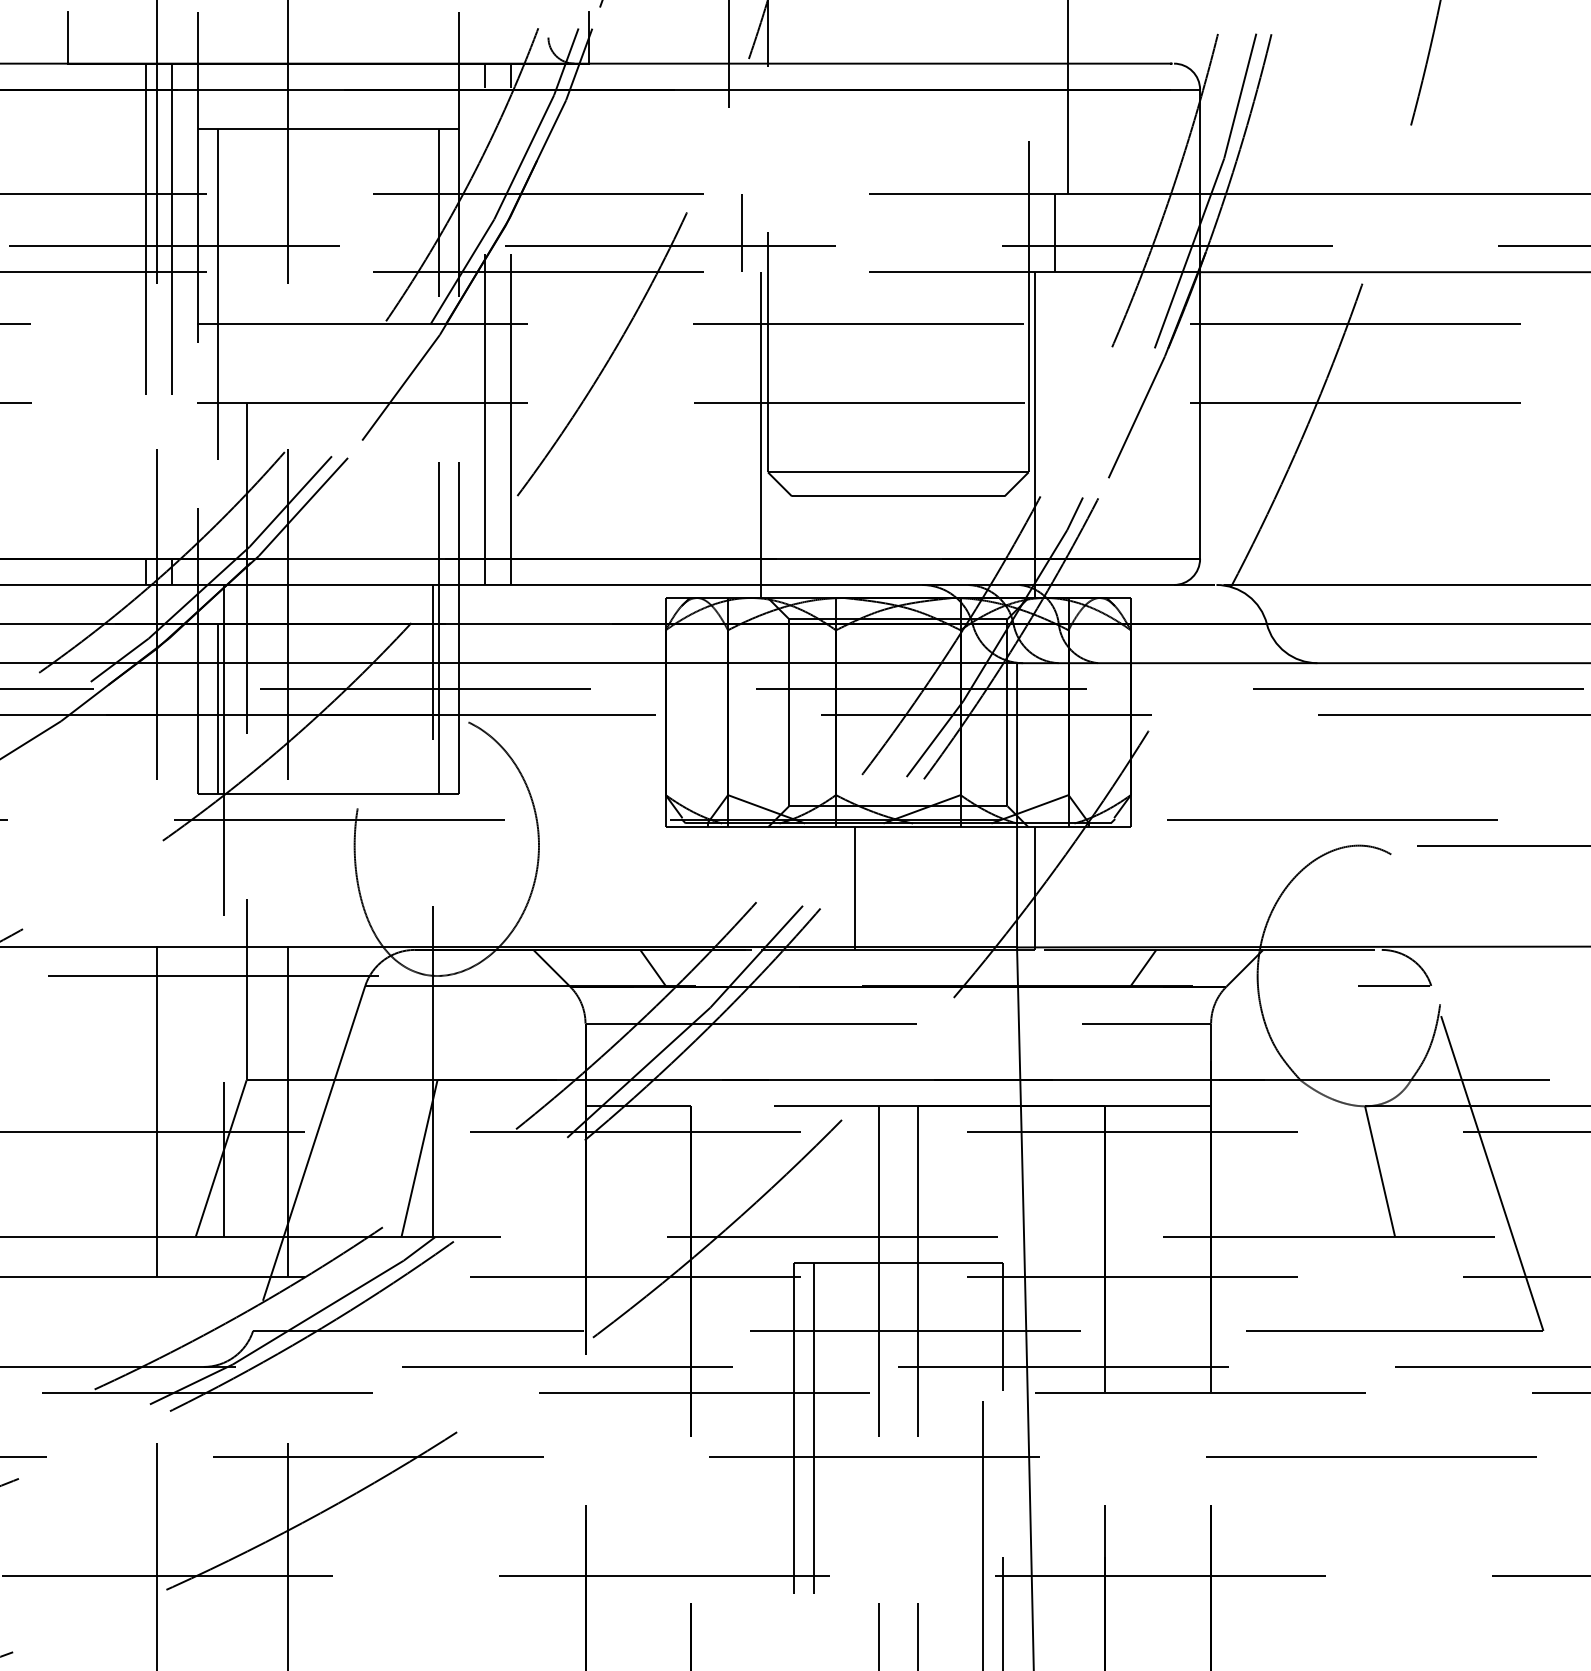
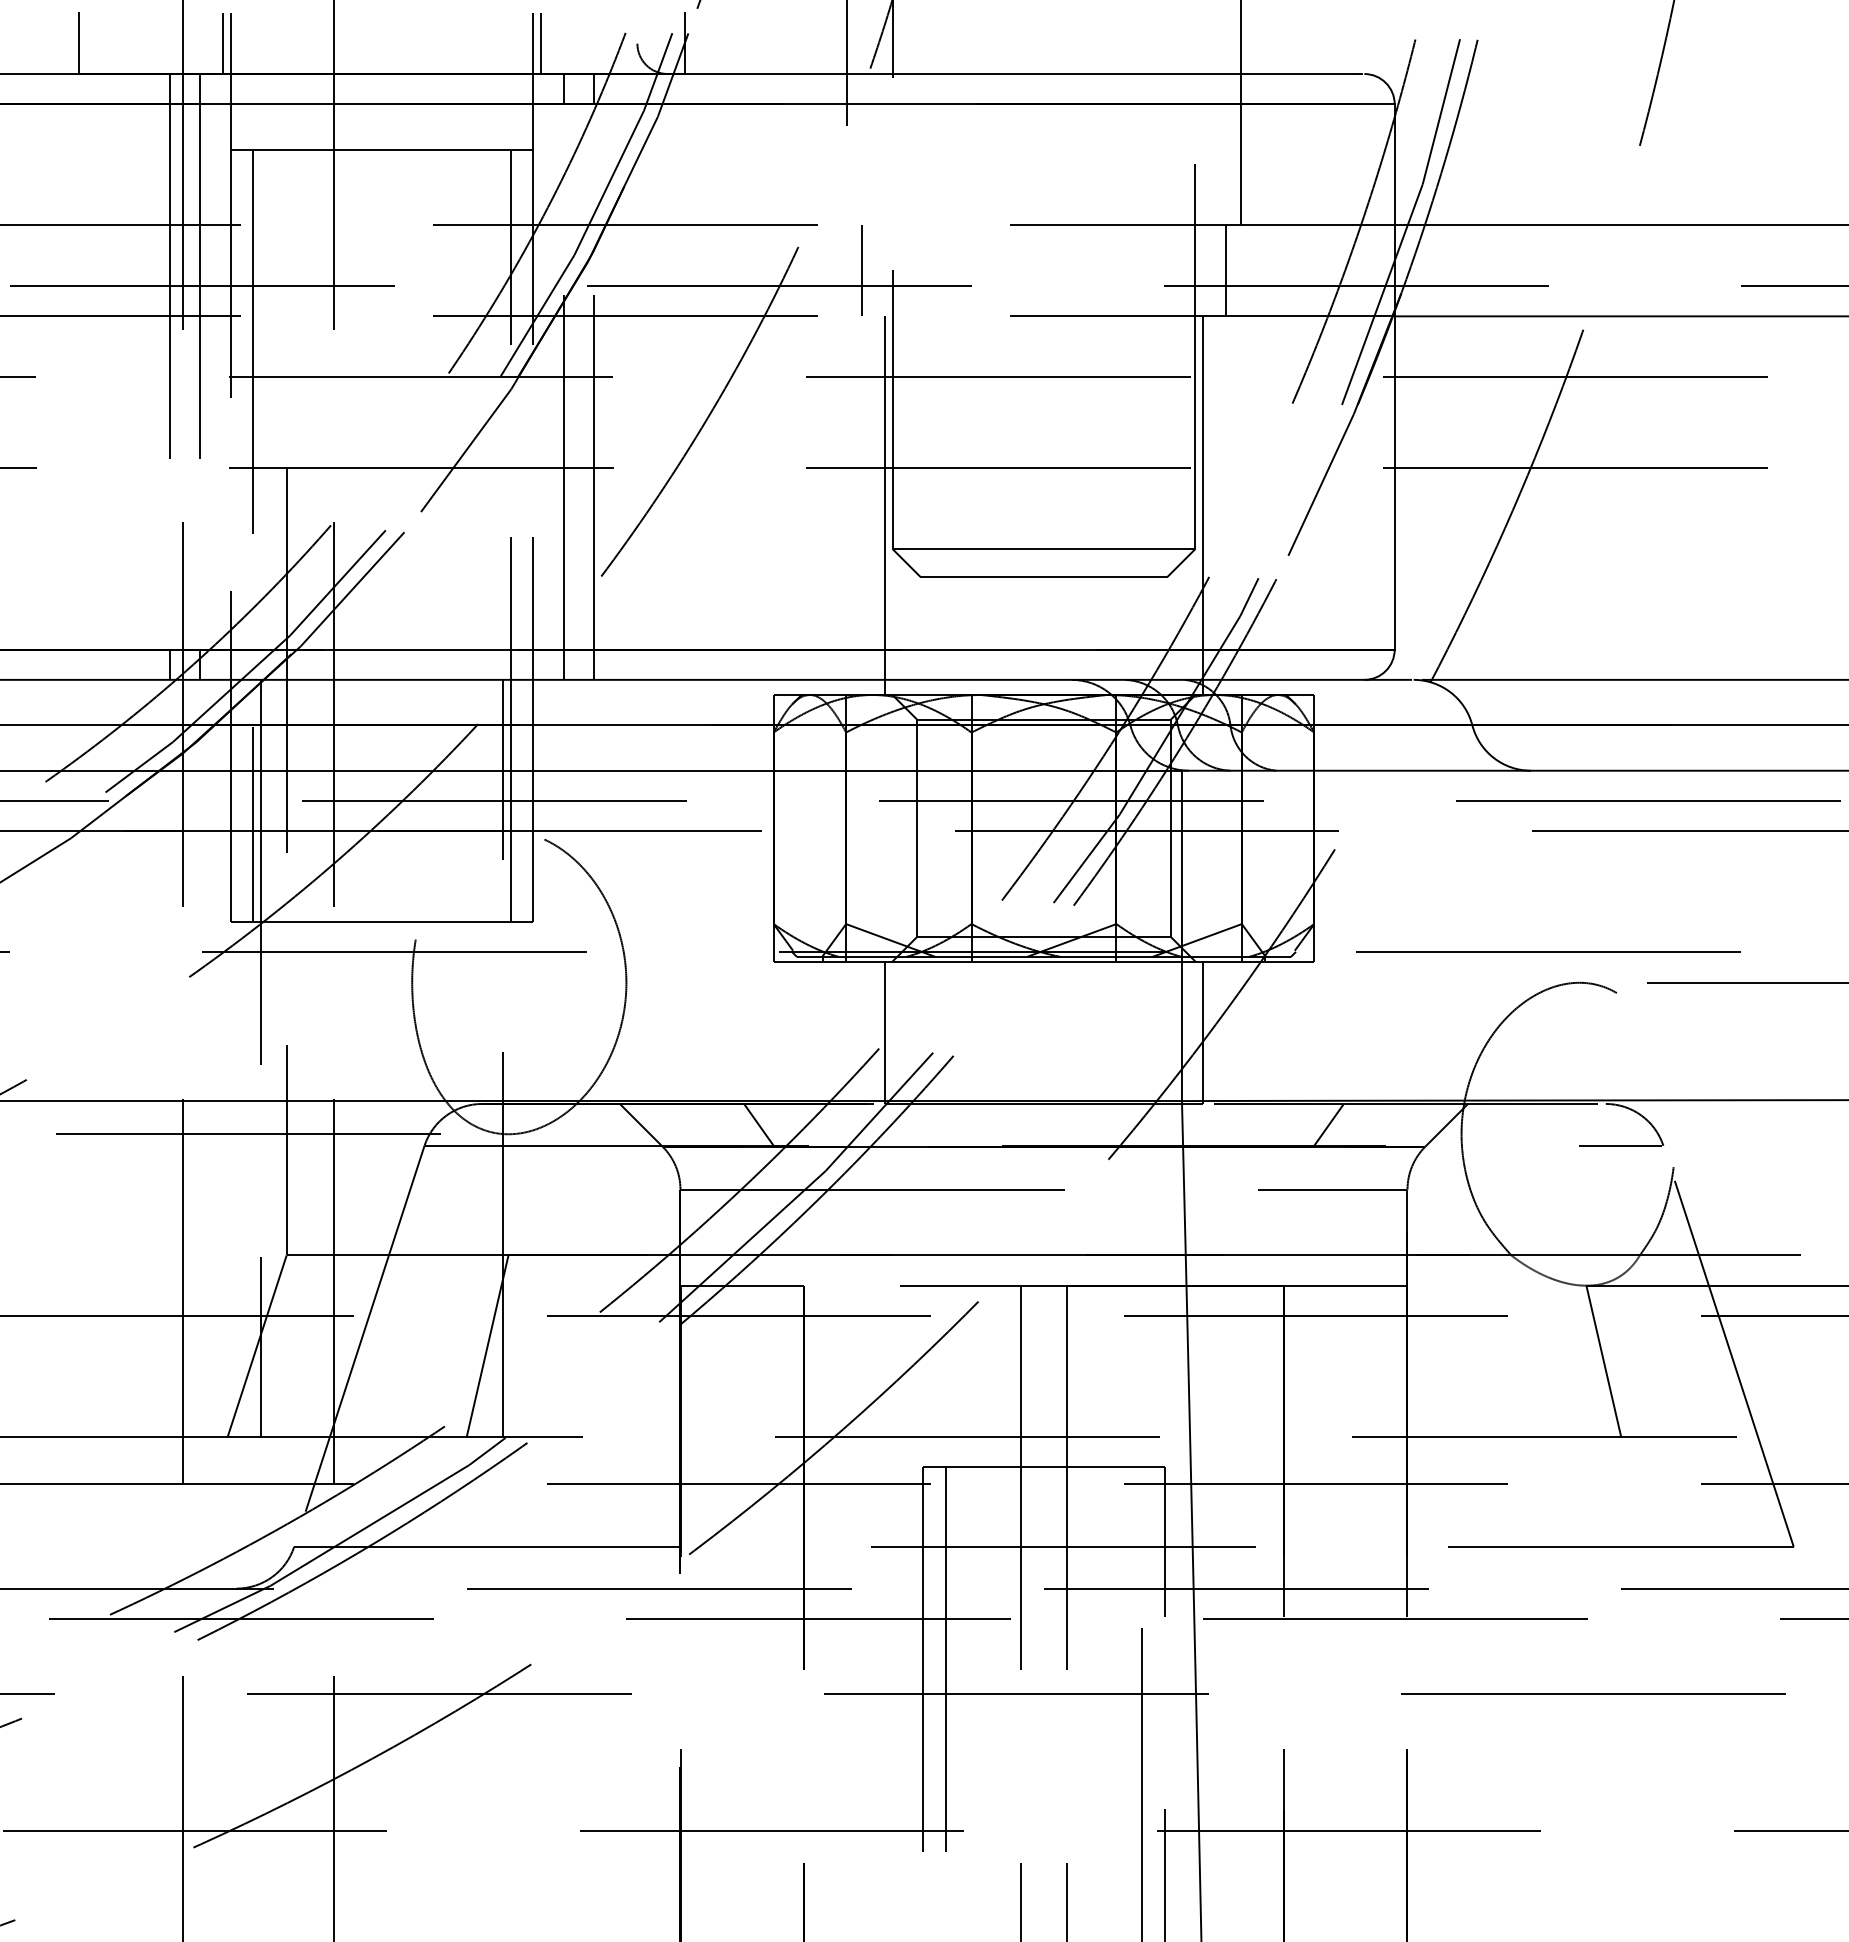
line: (191, 37) -> (222, 43), added
line: (465, 37) -> (541, 43), added
line: (854, 888) -> (884, 1032), moved

